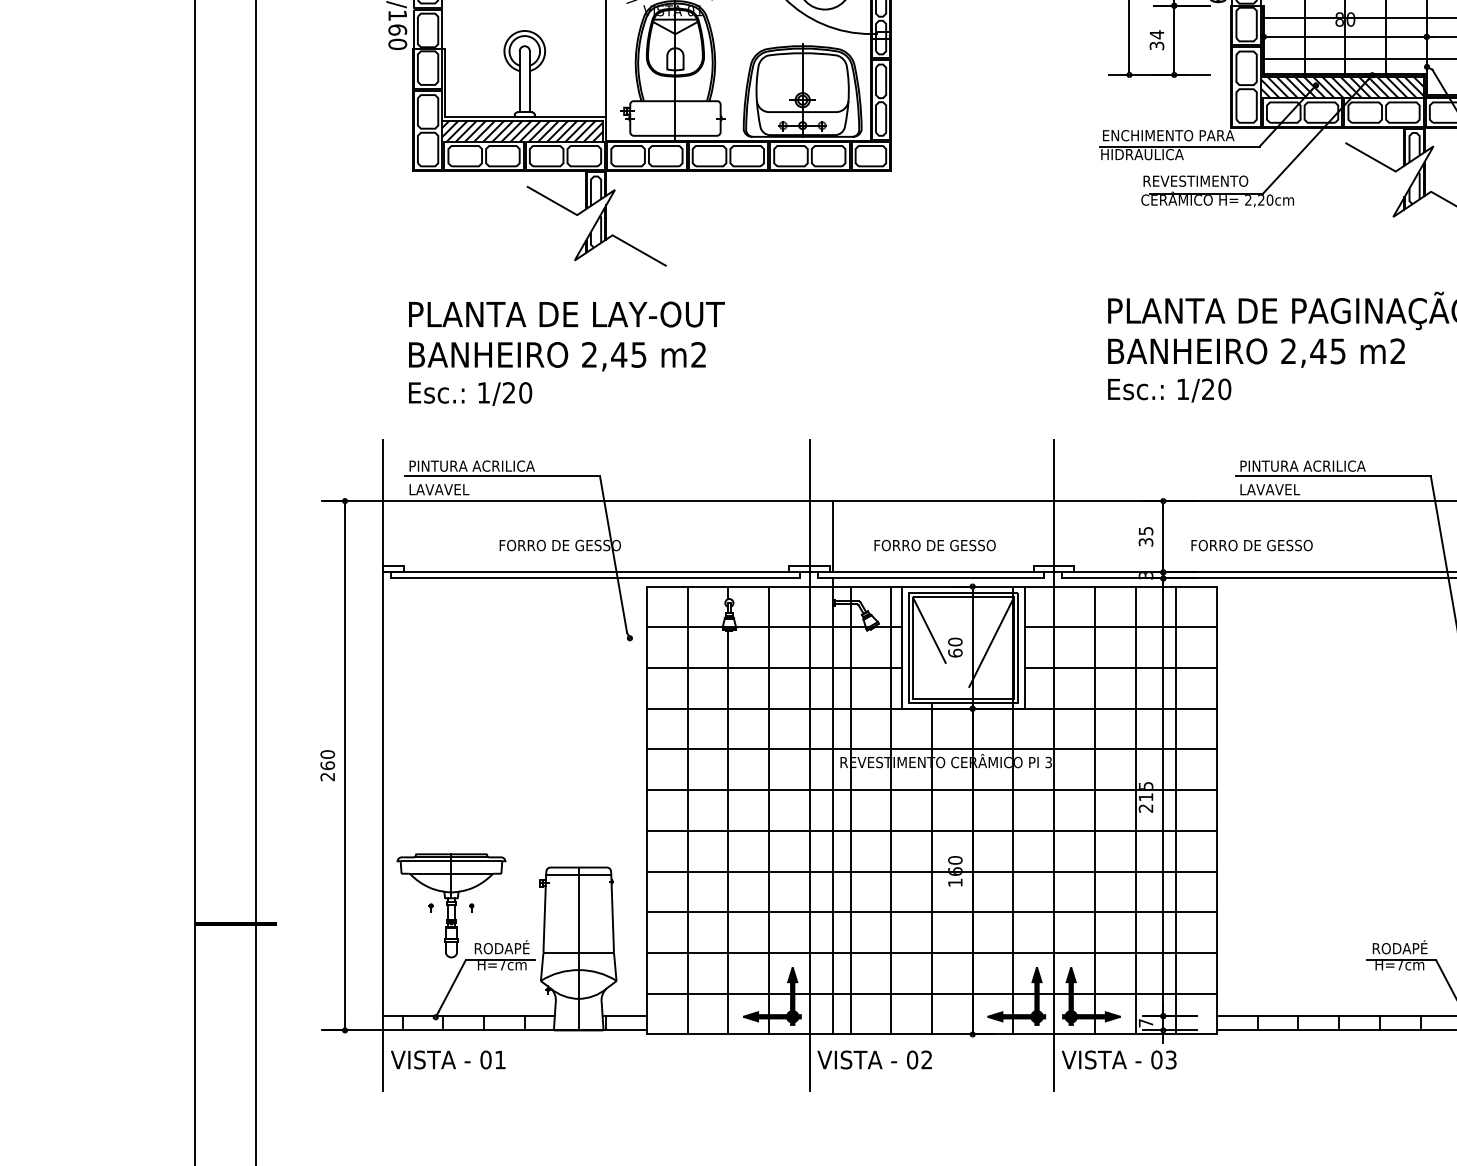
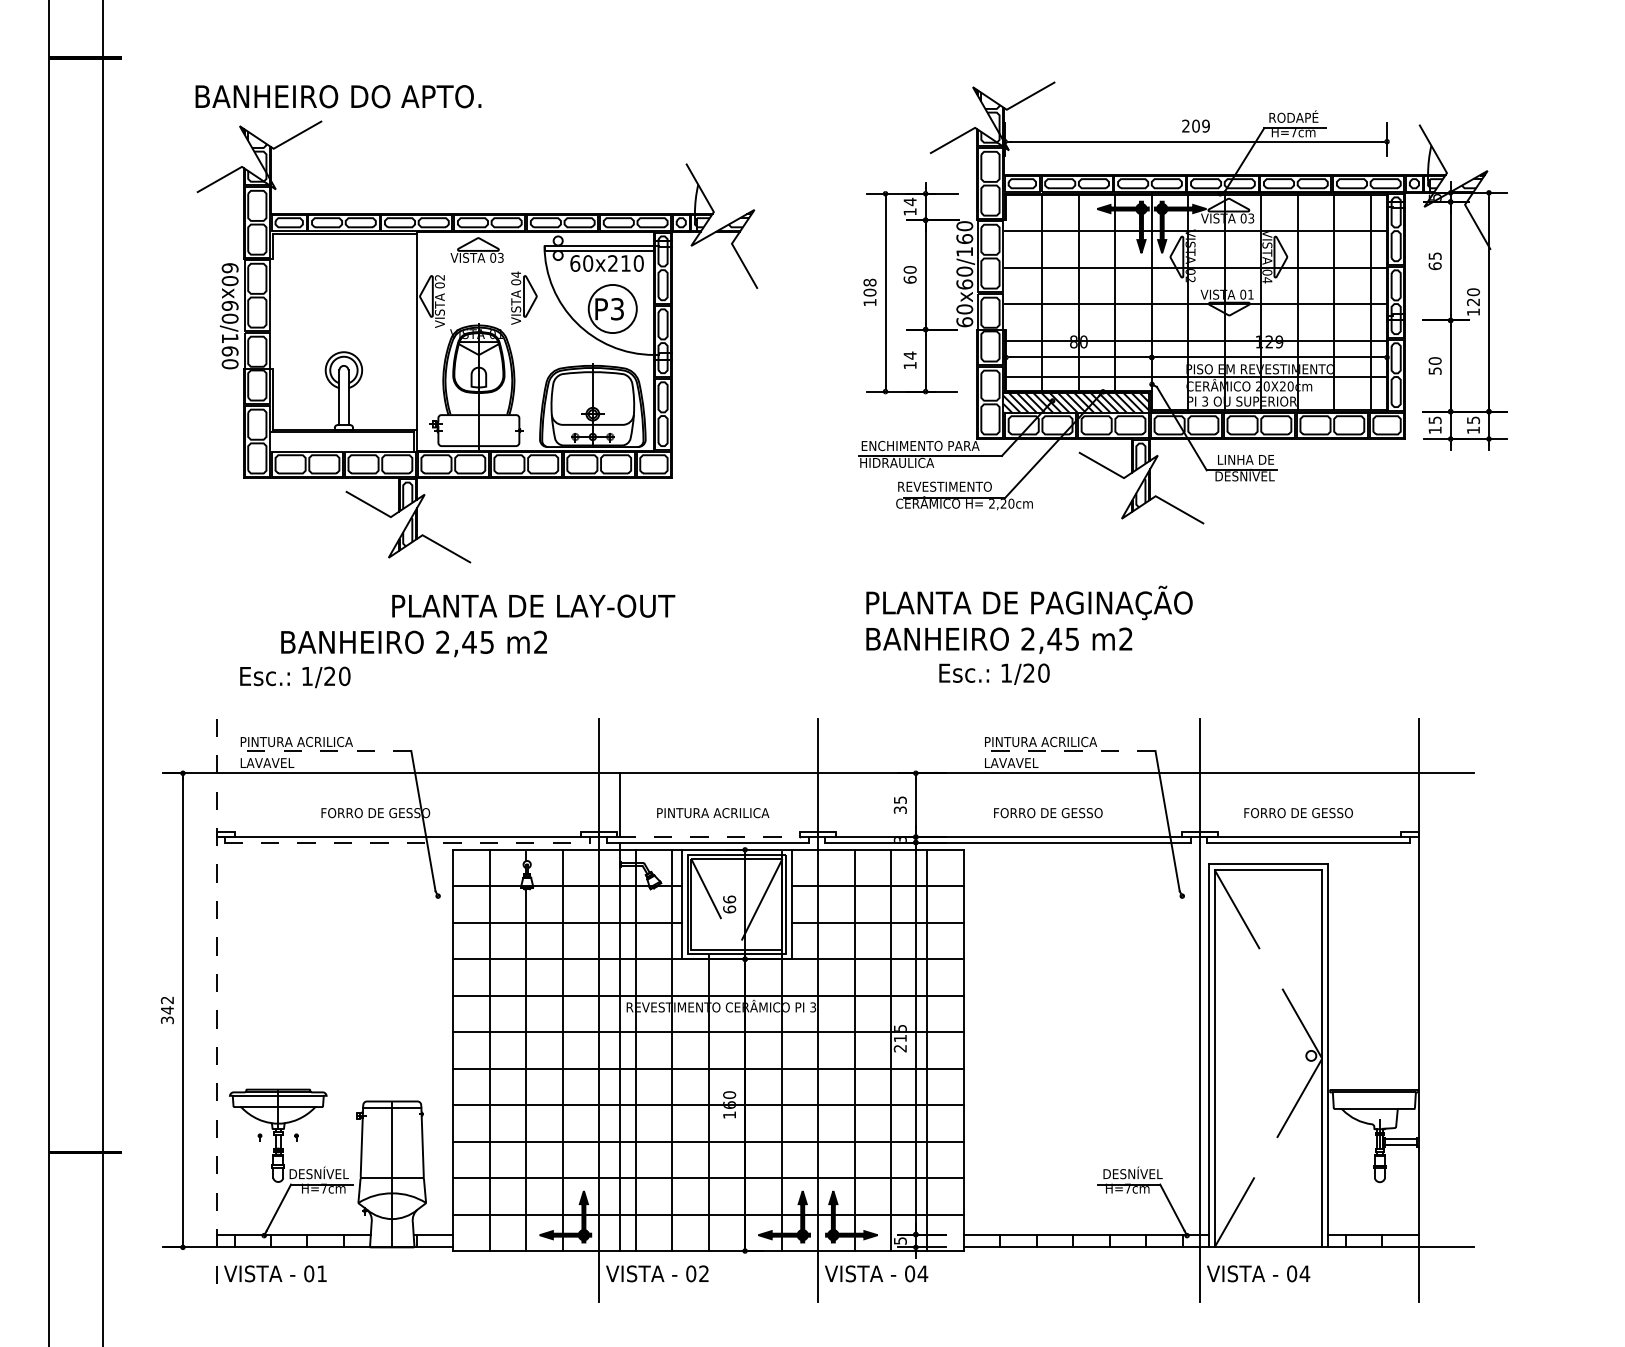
text: (1156, 45) -> (909, 365), 34 -> 14
hatch: (523, 130) -> (342, 441), removed
text: (566, 313) -> (533, 605), moved
text: (556, 356) -> (413, 643), moved
text: (1169, 389) -> (994, 673), moved
line: (501, 476) -> (323, 751), solid -> dashed
line: (1332, 476) -> (1067, 751), solid -> dashed
text: (937, 545) -> (713, 813), FORRO DE GESSO -> PINTURA ACRILICA
text: (1252, 545) -> (1048, 813), moved
line: (932, 572) -> (709, 837), solid -> dashed
line: (595, 578) -> (407, 842), solid -> dashed
text: (955, 642) -> (729, 899), 60 -> 66
text: (326, 765) -> (166, 1010), 260 -> 342
line: (383, 765) -> (217, 1010), solid -> dashed
text: (496, 946) -> (318, 1172), RODAPÉ -> DESNÍVEL
text: (1406, 946) -> (1133, 1172), RODAPÉ -> DESNÍVEL
text: (1146, 1022) -> (900, 1240), 7 -> 5
text: (1170, 1059) -> (922, 1273), 03 -> 04

